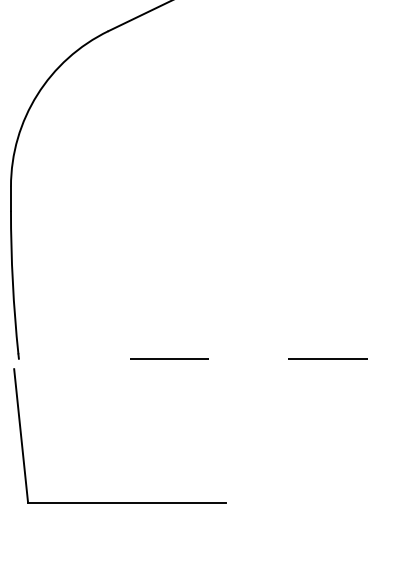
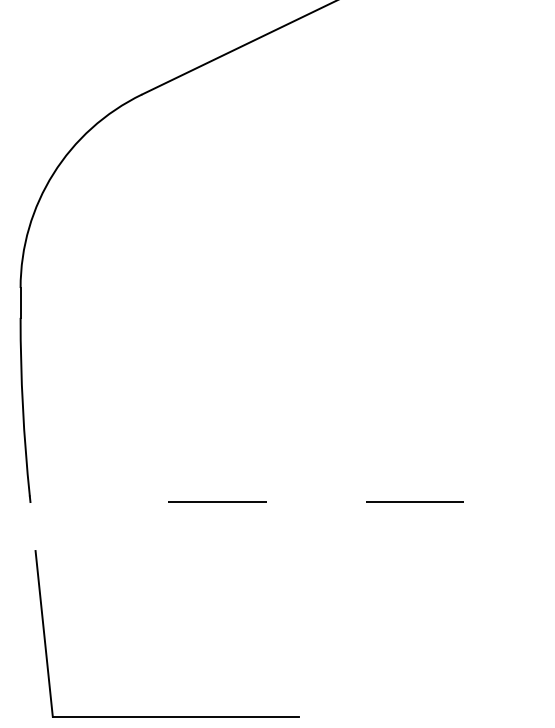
part: (119, 502) -> (166, 716), moved

